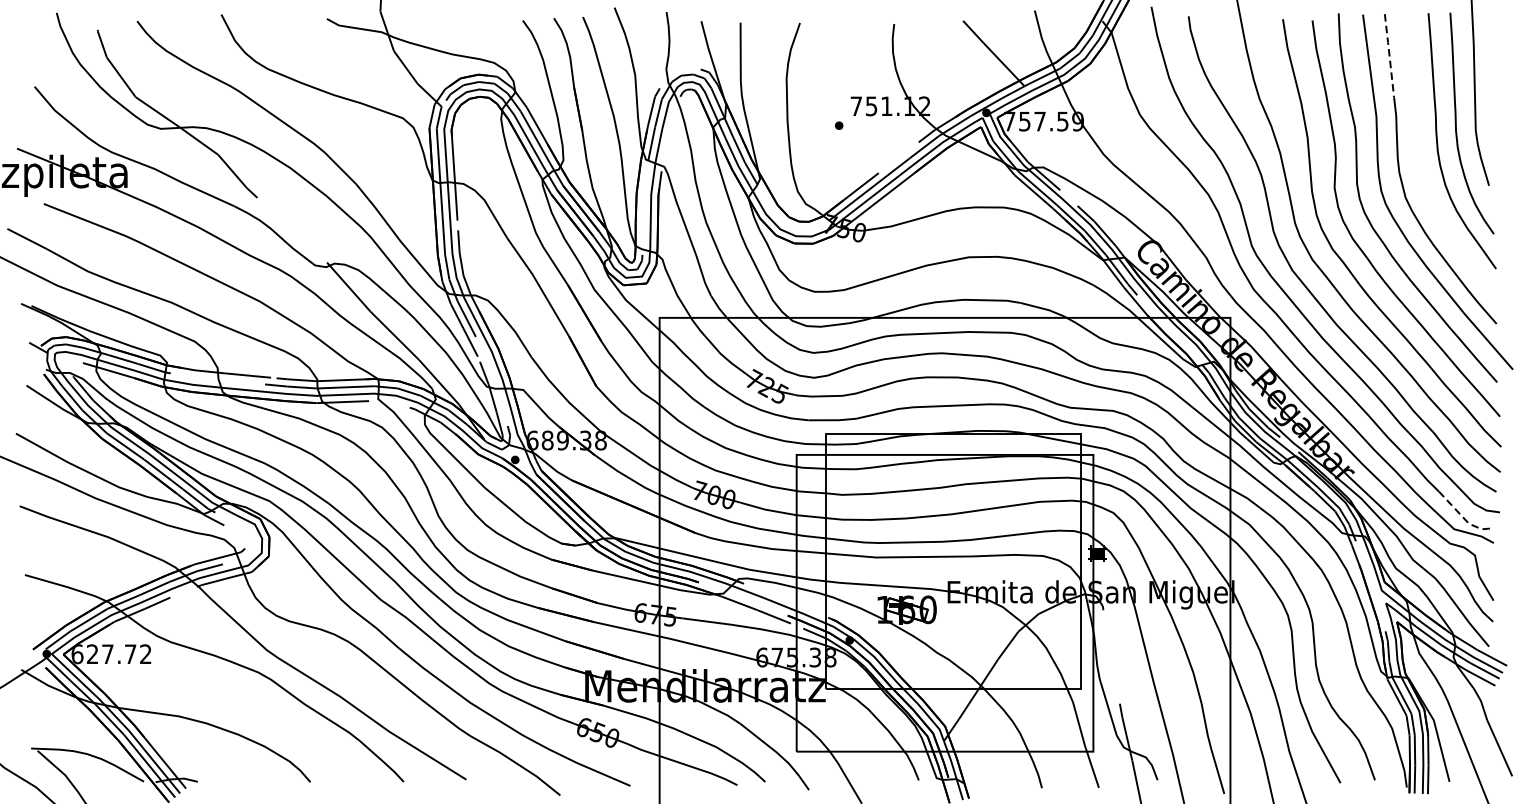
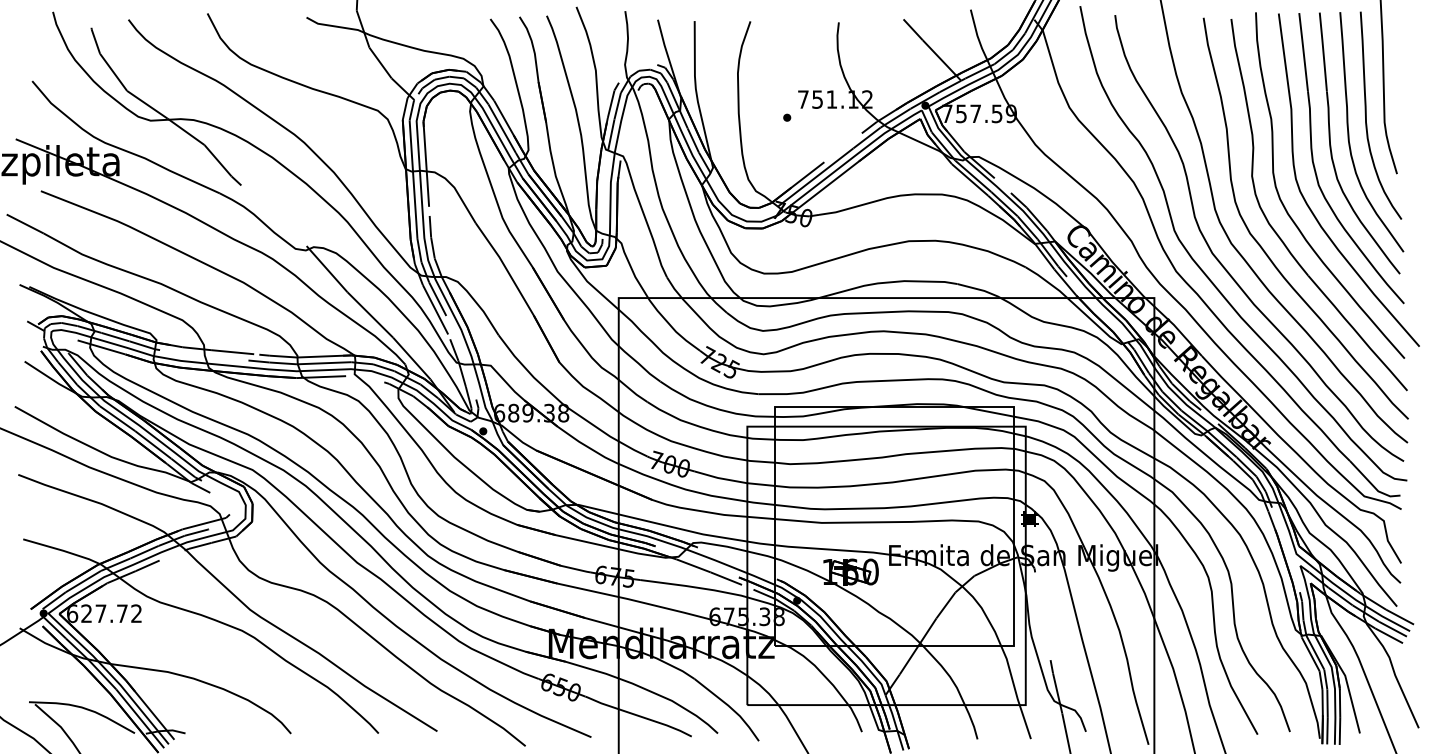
line: (1389, 56) -> (1303, 52), dashed -> solid
part: (1419, 155) -> (1331, 145), added
line: (1463, 518) -> (1373, 486), dashed -> solid

